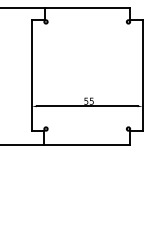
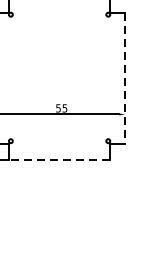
line: (142, 76) -> (124, 79), solid -> dashed
line: (86, 144) -> (58, 159), solid -> dashed

